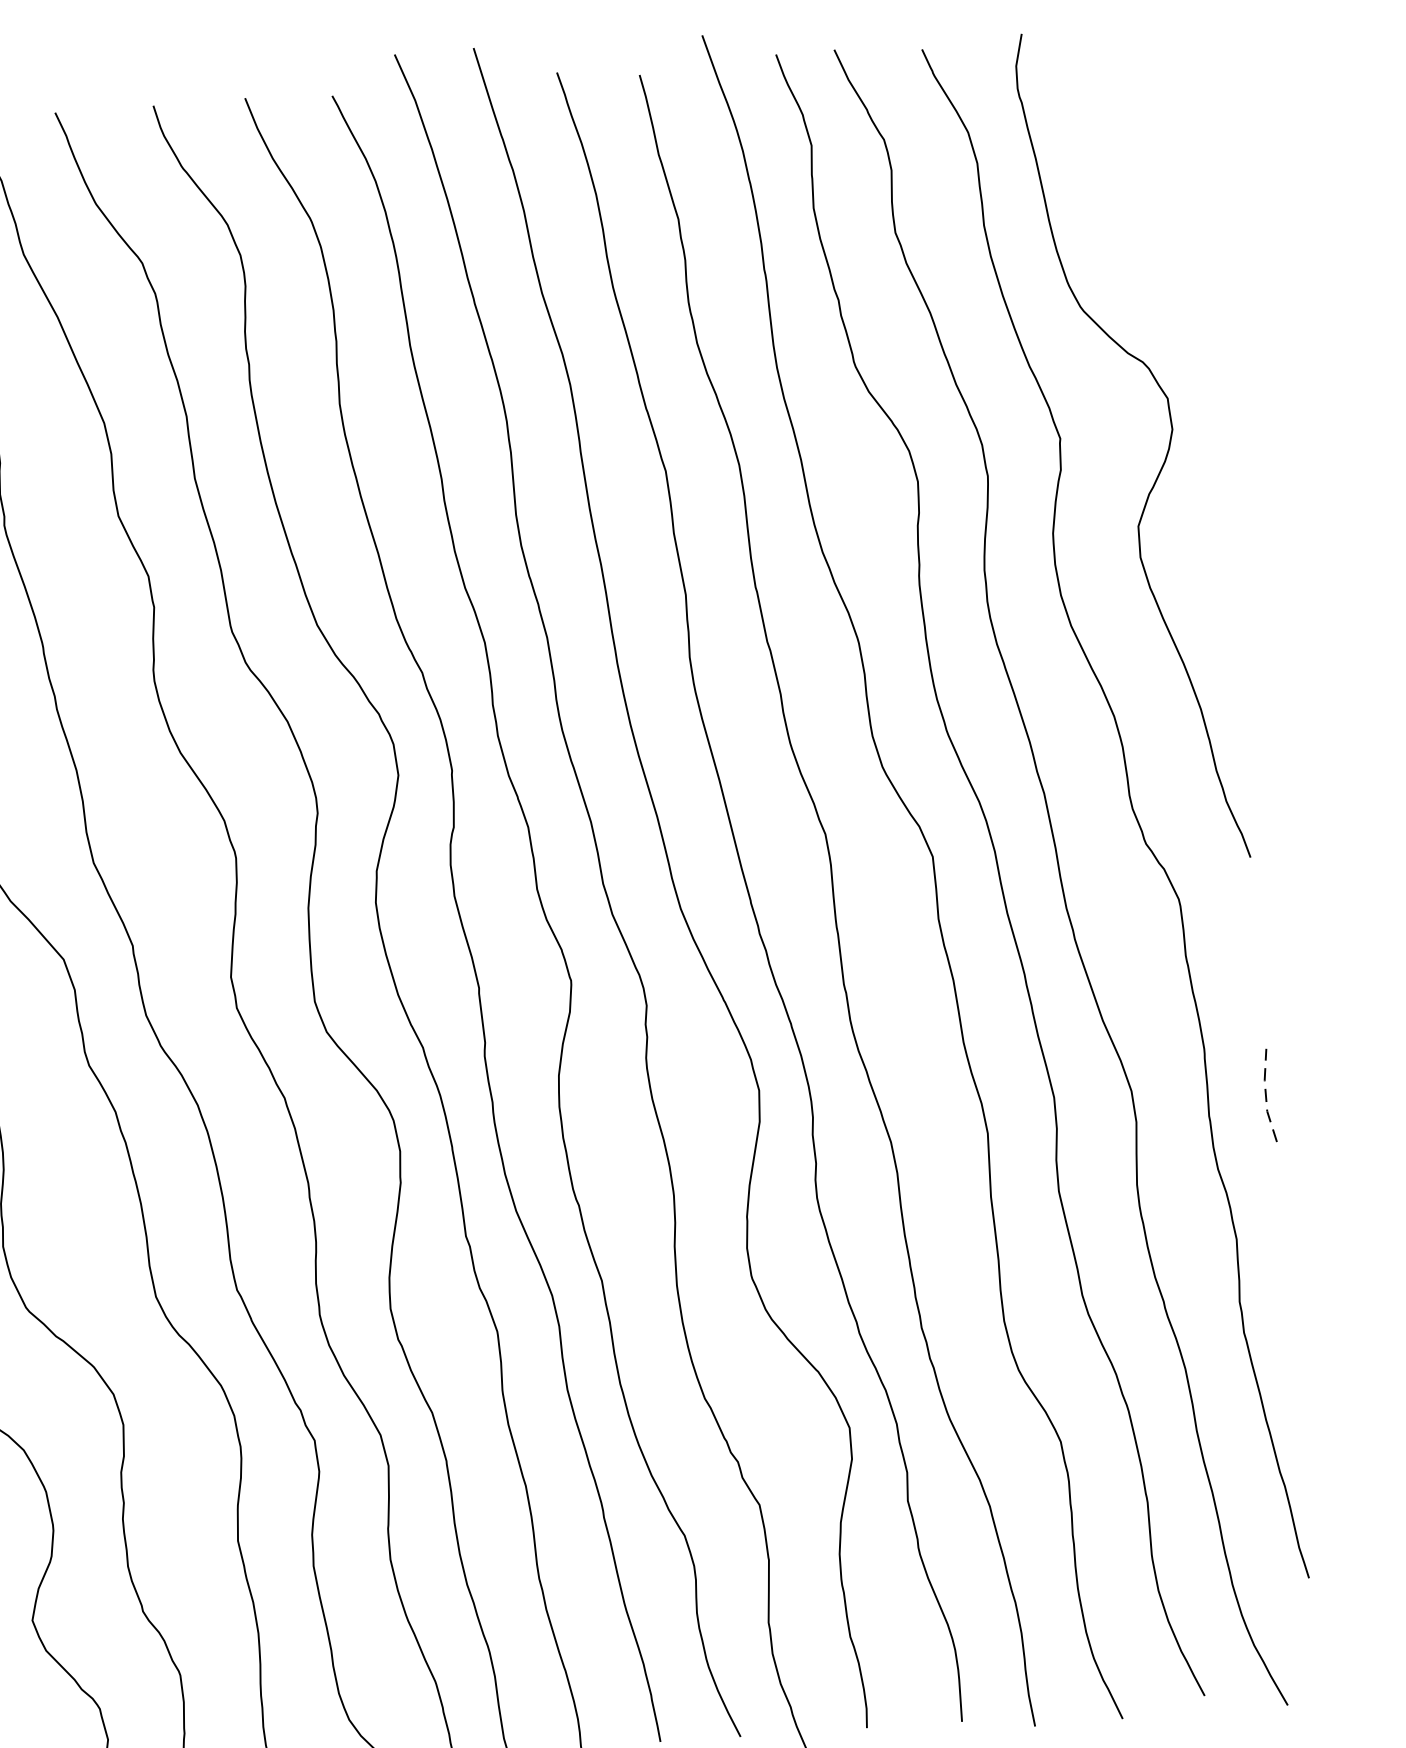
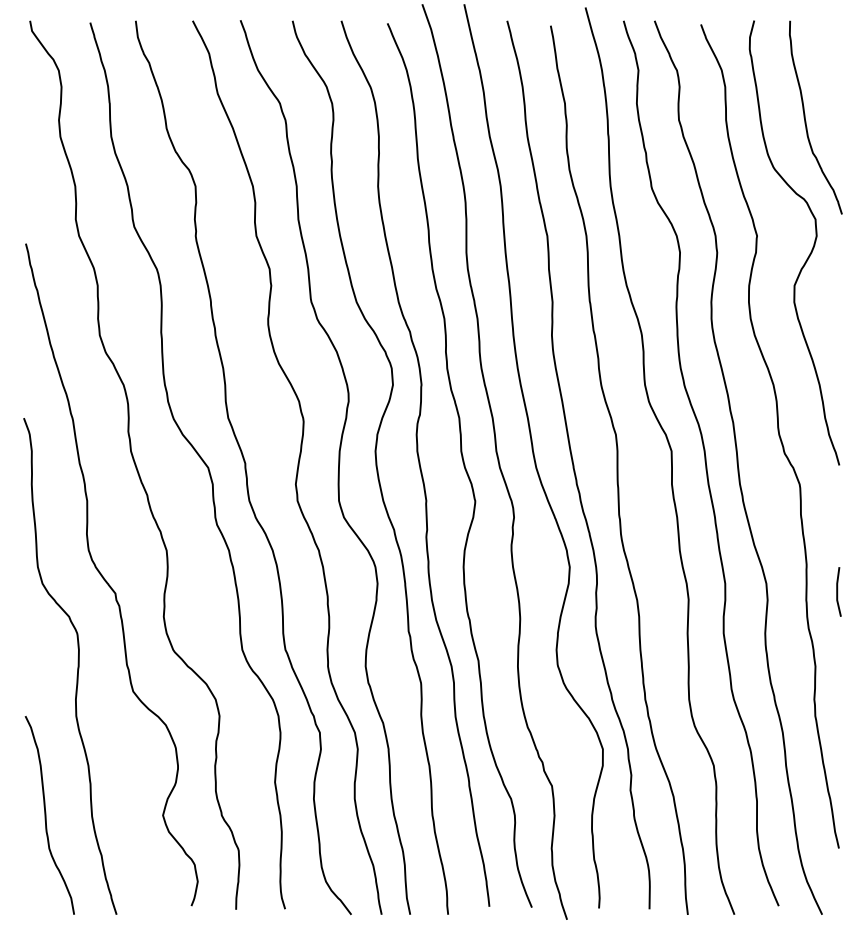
curve: (1135, 215) -> (806, 121), added
line: (1266, 1094) -> (837, 591), dashed -> solid

